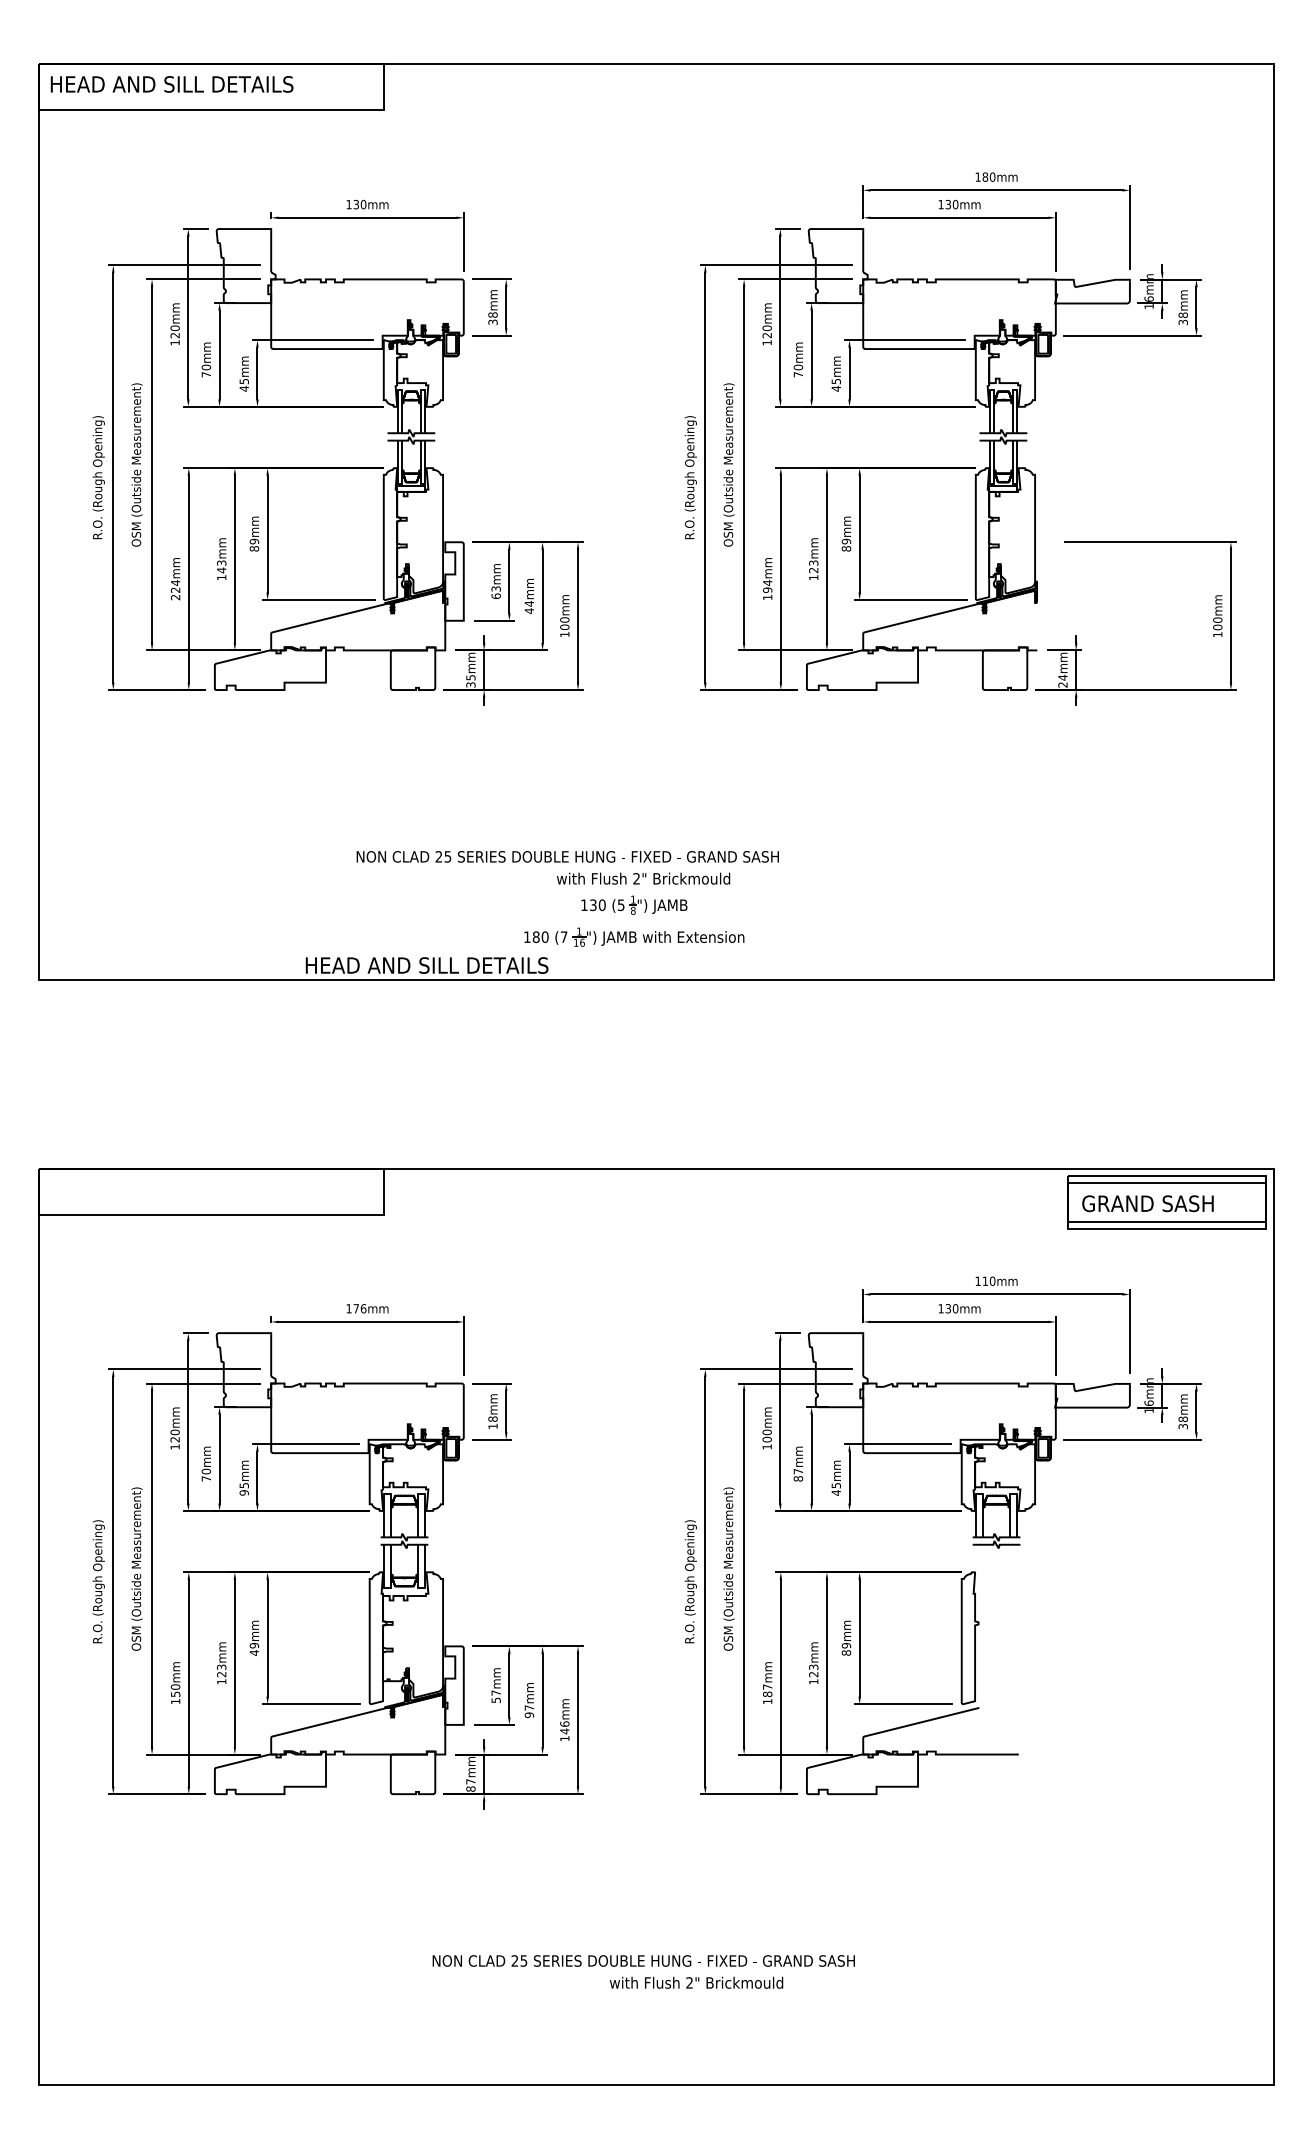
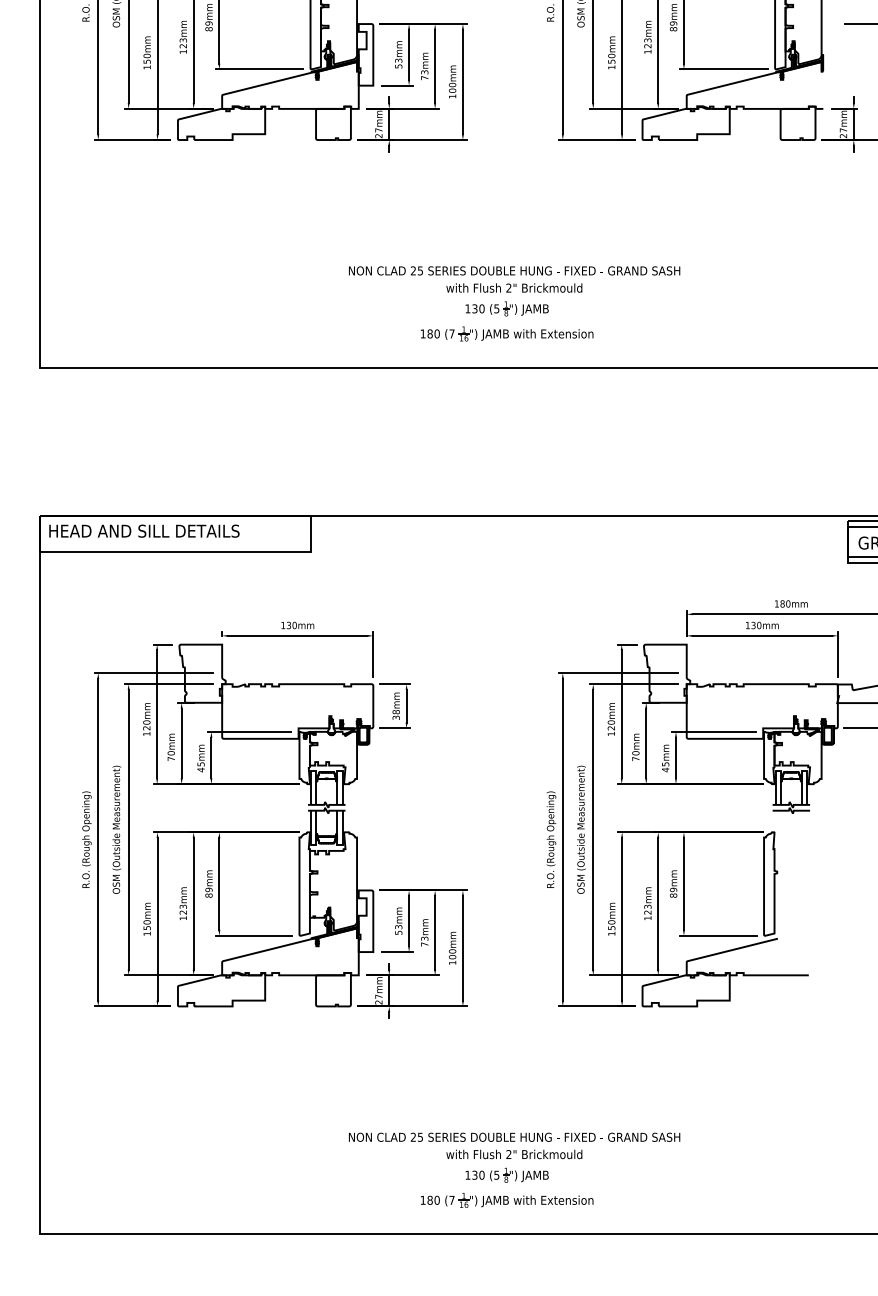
text: (221, 570) -> (183, 46), 143mm -> 123mm
text: (767, 586) -> (611, 58), 194mm -> 150mm
text: (175, 590) -> (147, 61), 224mm -> 150mm
text: (495, 595) -> (398, 65), 63mm -> 53mm
text: (529, 607) -> (424, 75), 44mm -> 73mm
text: (1062, 677) -> (843, 130), 24mm -> 27mm
text: (470, 681) -> (378, 133), 35mm -> 27mm
text: (567, 856) -> (514, 270), moved
text: (426, 965) -> (143, 531), moved
text: (985, 1280) -> (782, 603), 110mm -> 180mm
text: (359, 1308) -> (291, 625), 176mm -> 130mm
text: (492, 1426) -> (395, 717), 18mm -> 38mm
text: (766, 1439) -> (610, 728), 100mm -> 120mm
text: (798, 1474) -> (635, 755), 87mm -> 70mm
text: (243, 1492) -> (200, 769), 95mm -> 45mm
text: (254, 1652) -> (209, 895), 49mm -> 89mm
text: (767, 1690) -> (611, 925), 187mm -> 150mm
text: (495, 1692) -> (398, 926), 57mm -> 53mm
text: (529, 1711) -> (424, 941), 97mm -> 73mm
text: (564, 1727) -> (452, 954), 146mm -> 100mm
text: (470, 1788) -> (378, 1001), 87mm -> 27mm
text: (696, 1982) -> (514, 1154), moved
part: (634, 2024) -> (507, 1187), added

